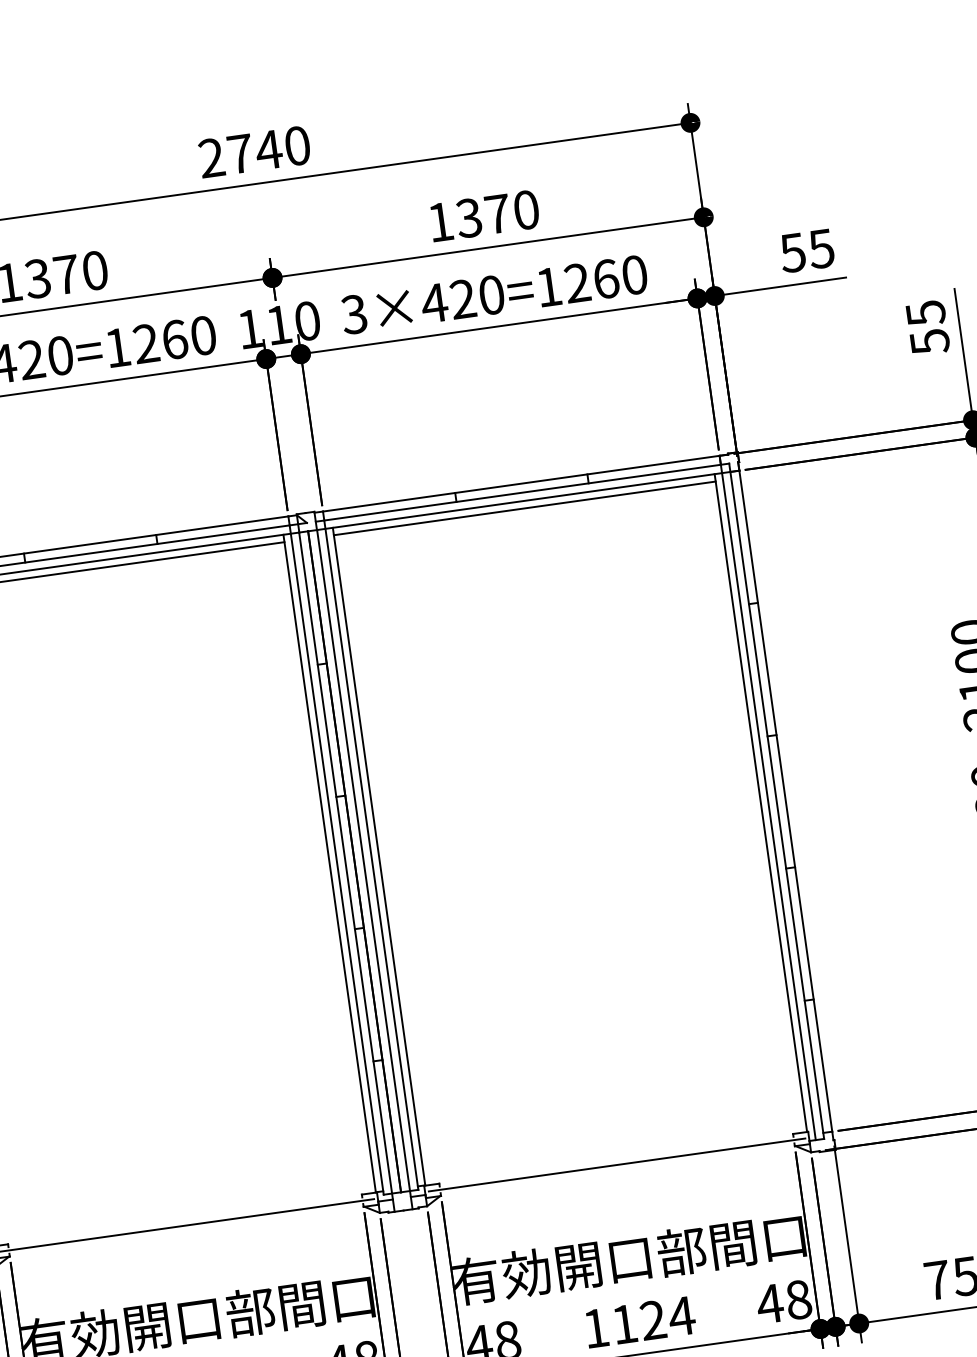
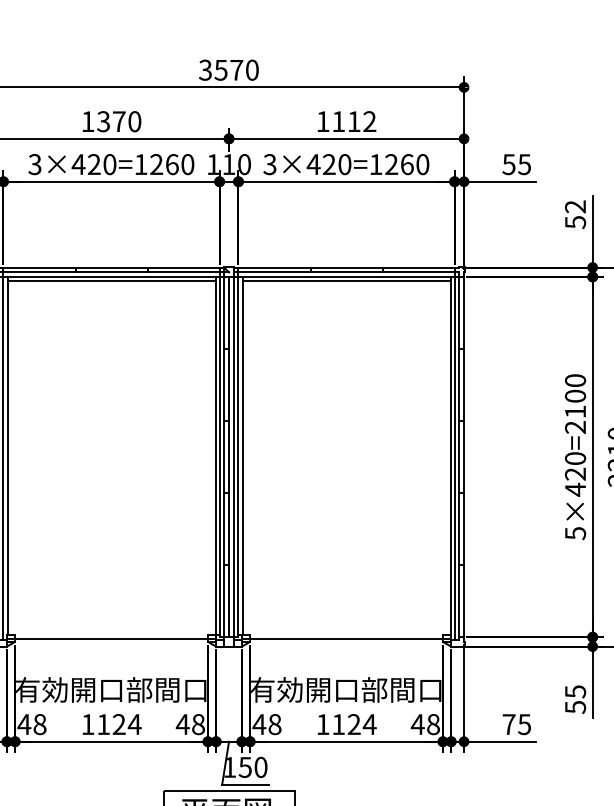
text: (241, 154) -> (221, 70), 2740 -> 3570
text: (498, 213) -> (354, 121), 1370 -> 1112
text: (925, 312) -> (575, 206), 55 -> 52

